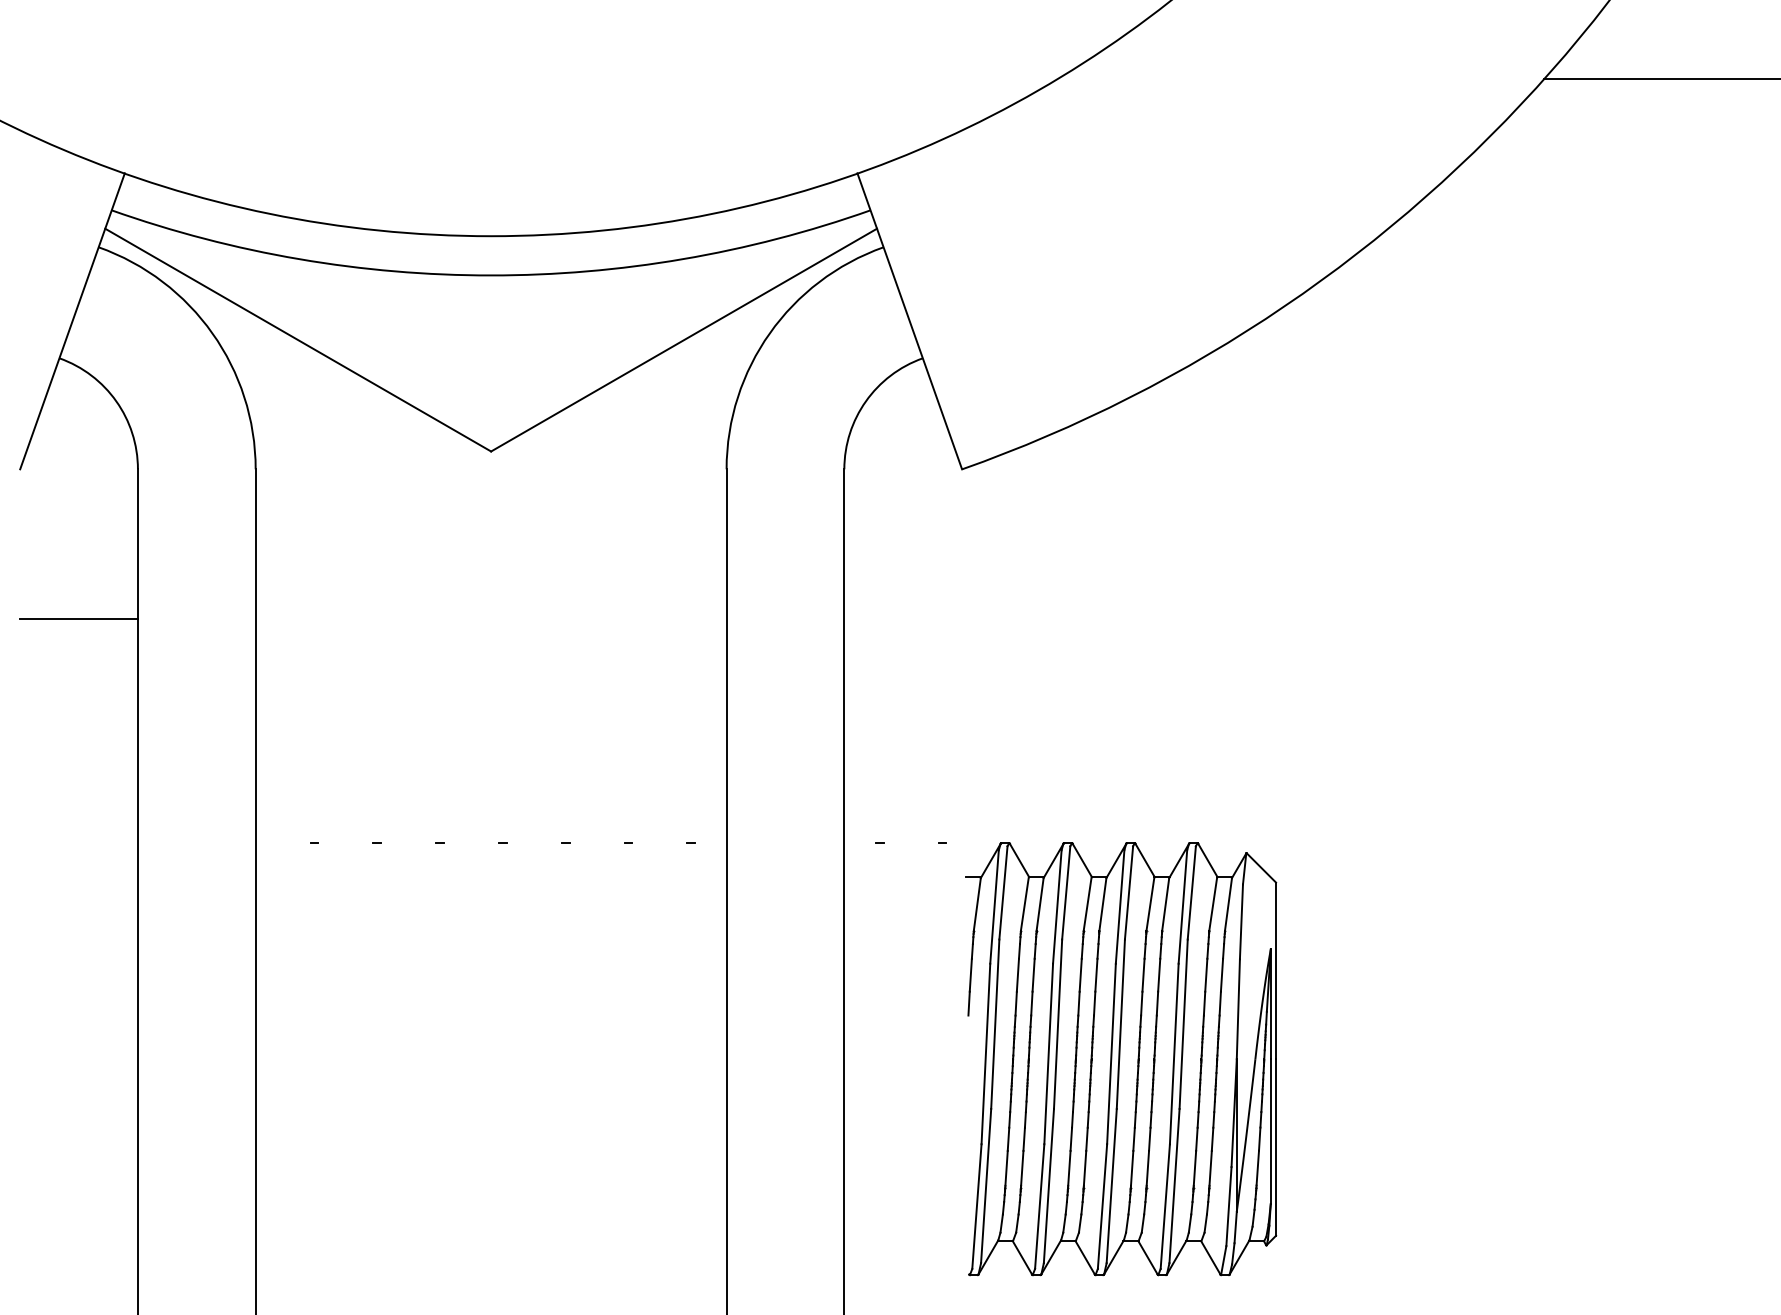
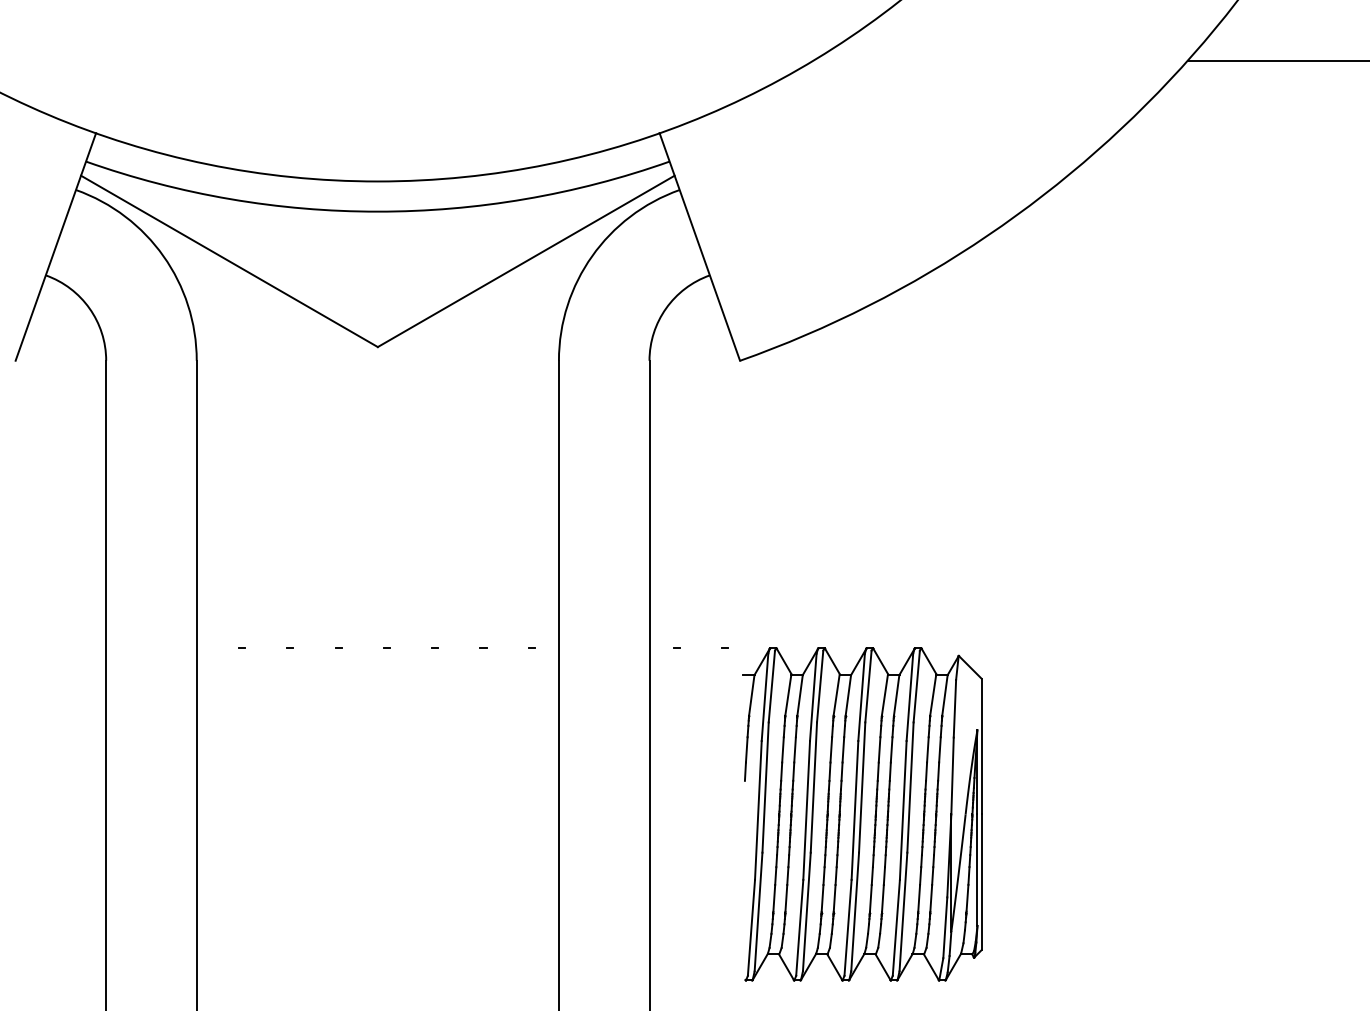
line: (78, 618) -> (60, 475), removed

